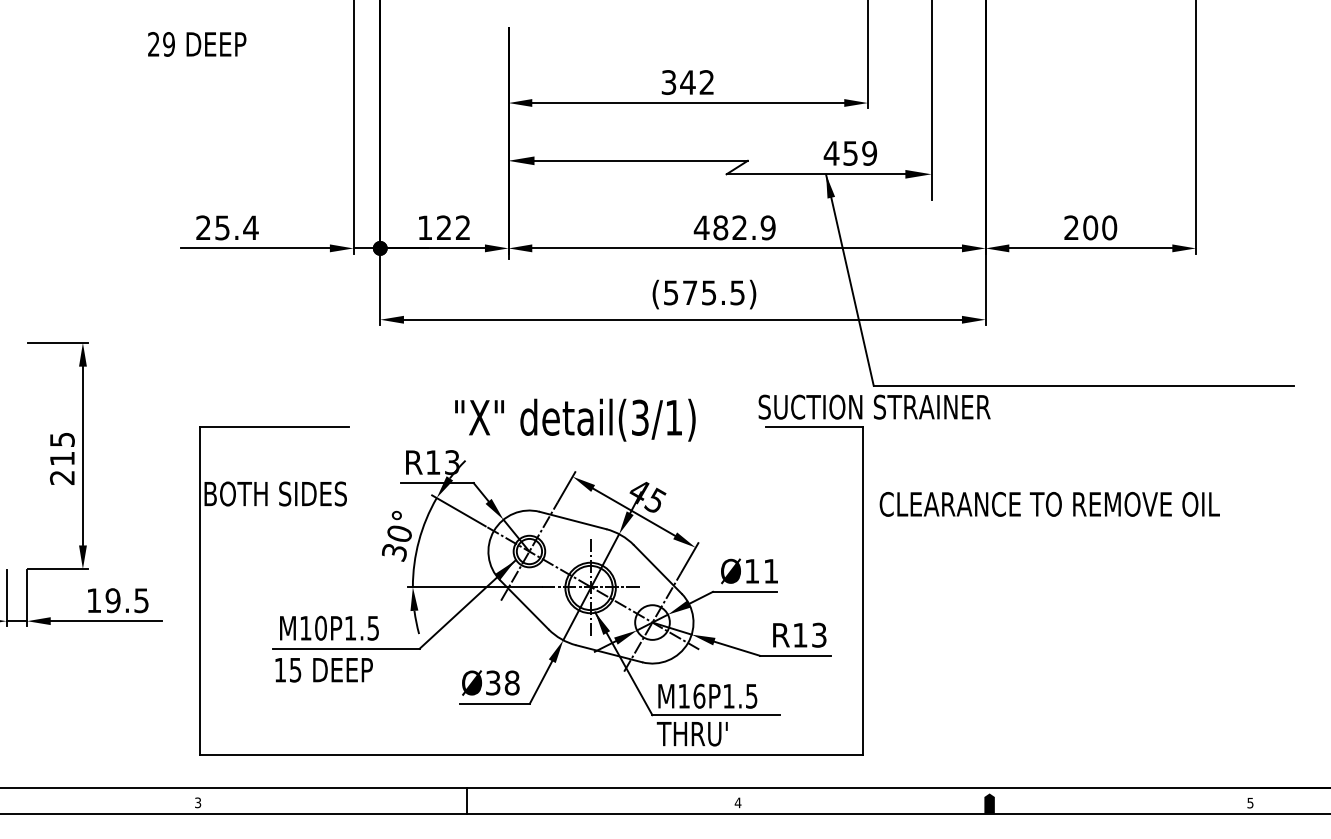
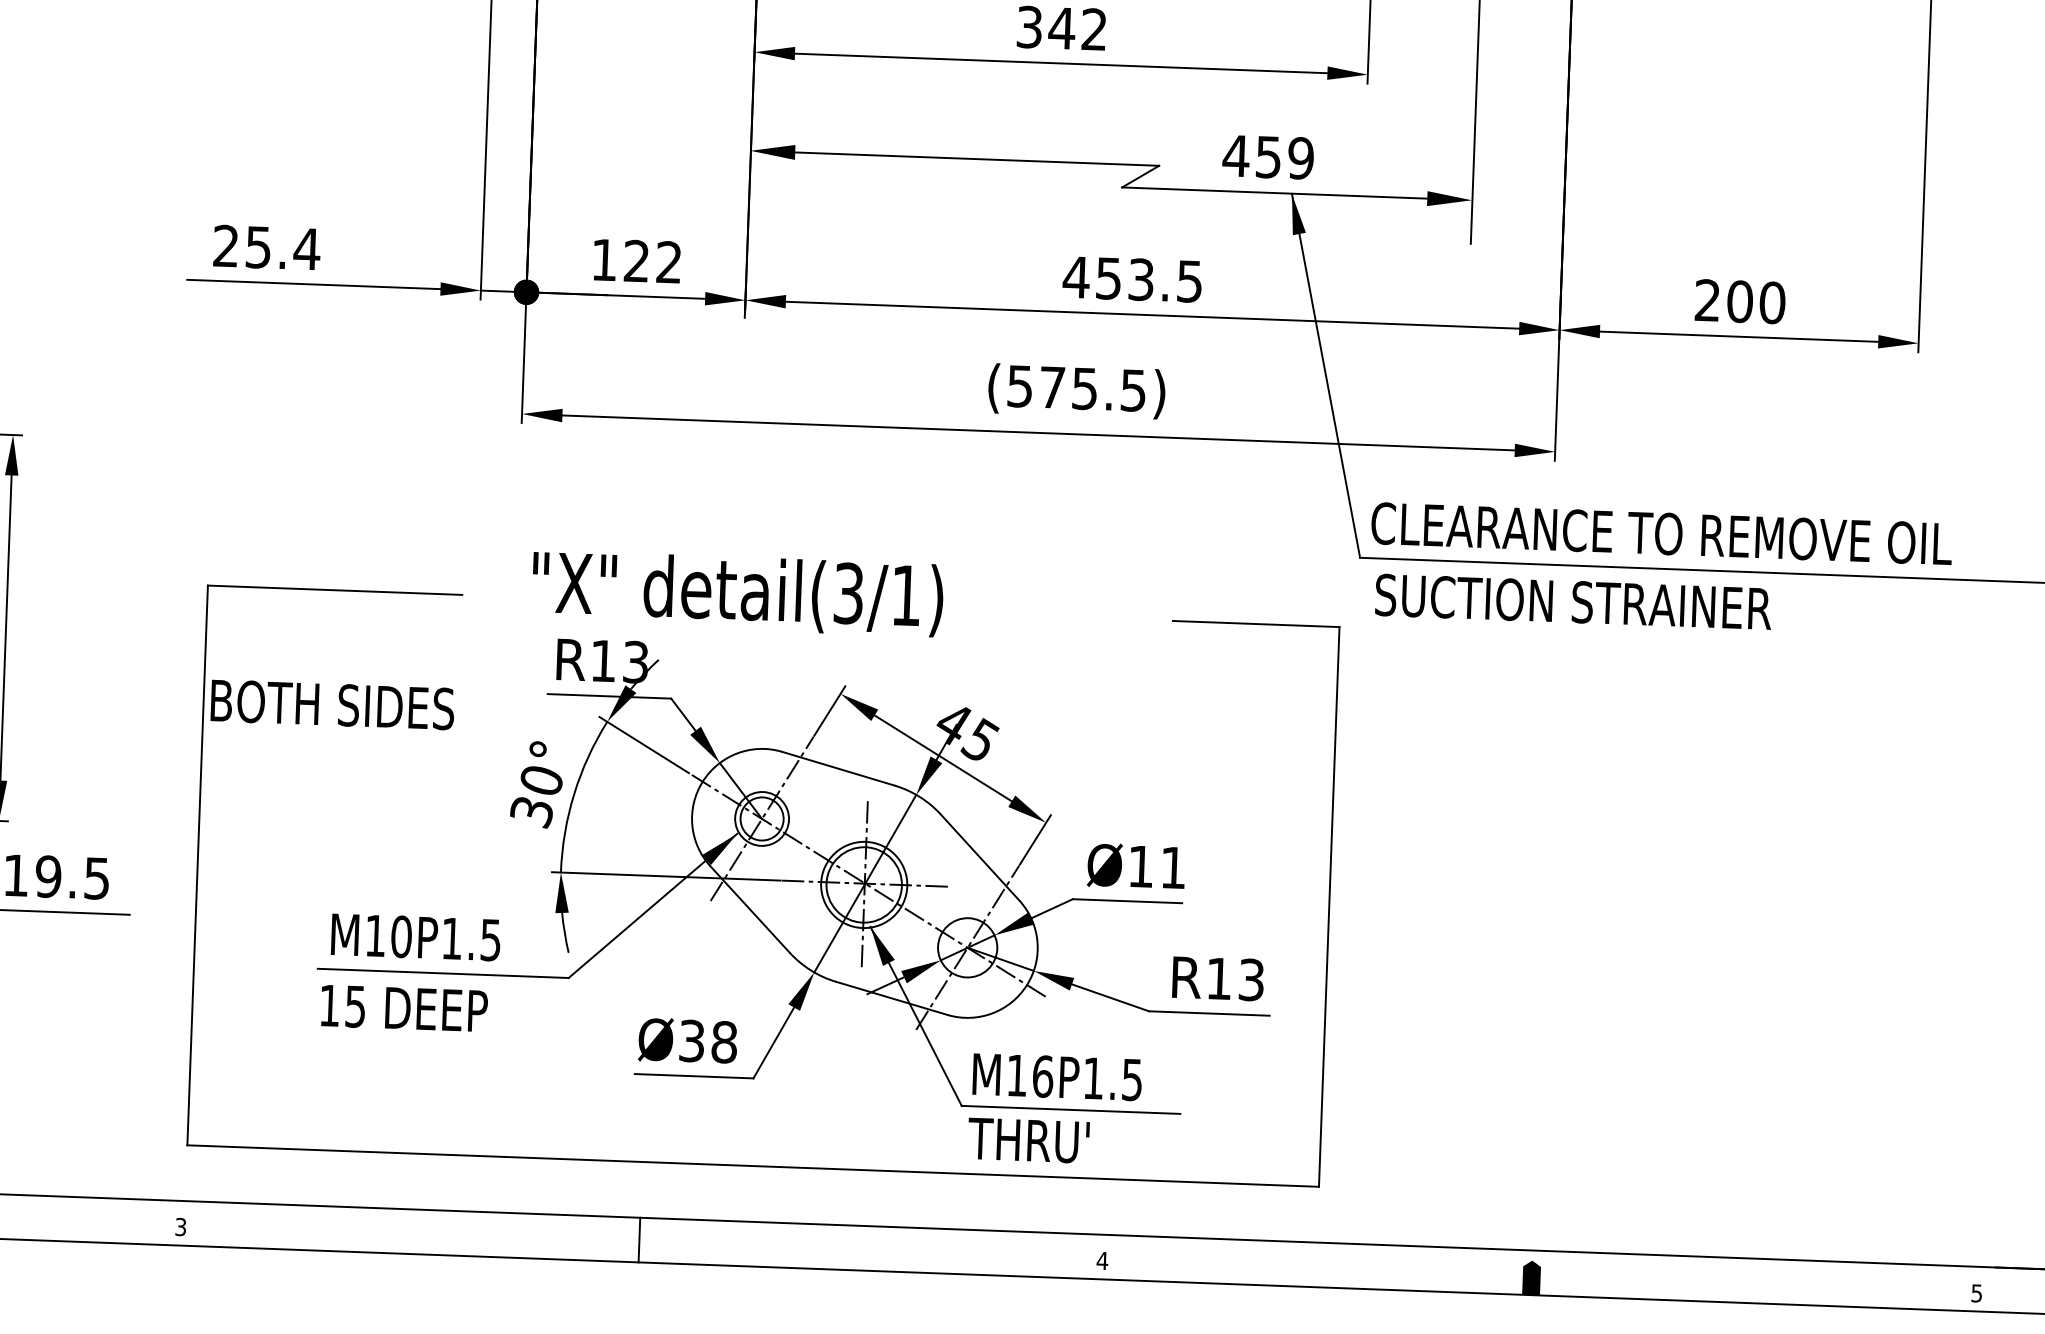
text: (850, 153) -> (1268, 157), moved
text: (744, 227) -> (1149, 279), 482.9 -> 453.5
text: (874, 406) -> (1573, 600), moved
text: (575, 419) -> (738, 592), moved
text: (1049, 504) -> (1661, 533), moved

